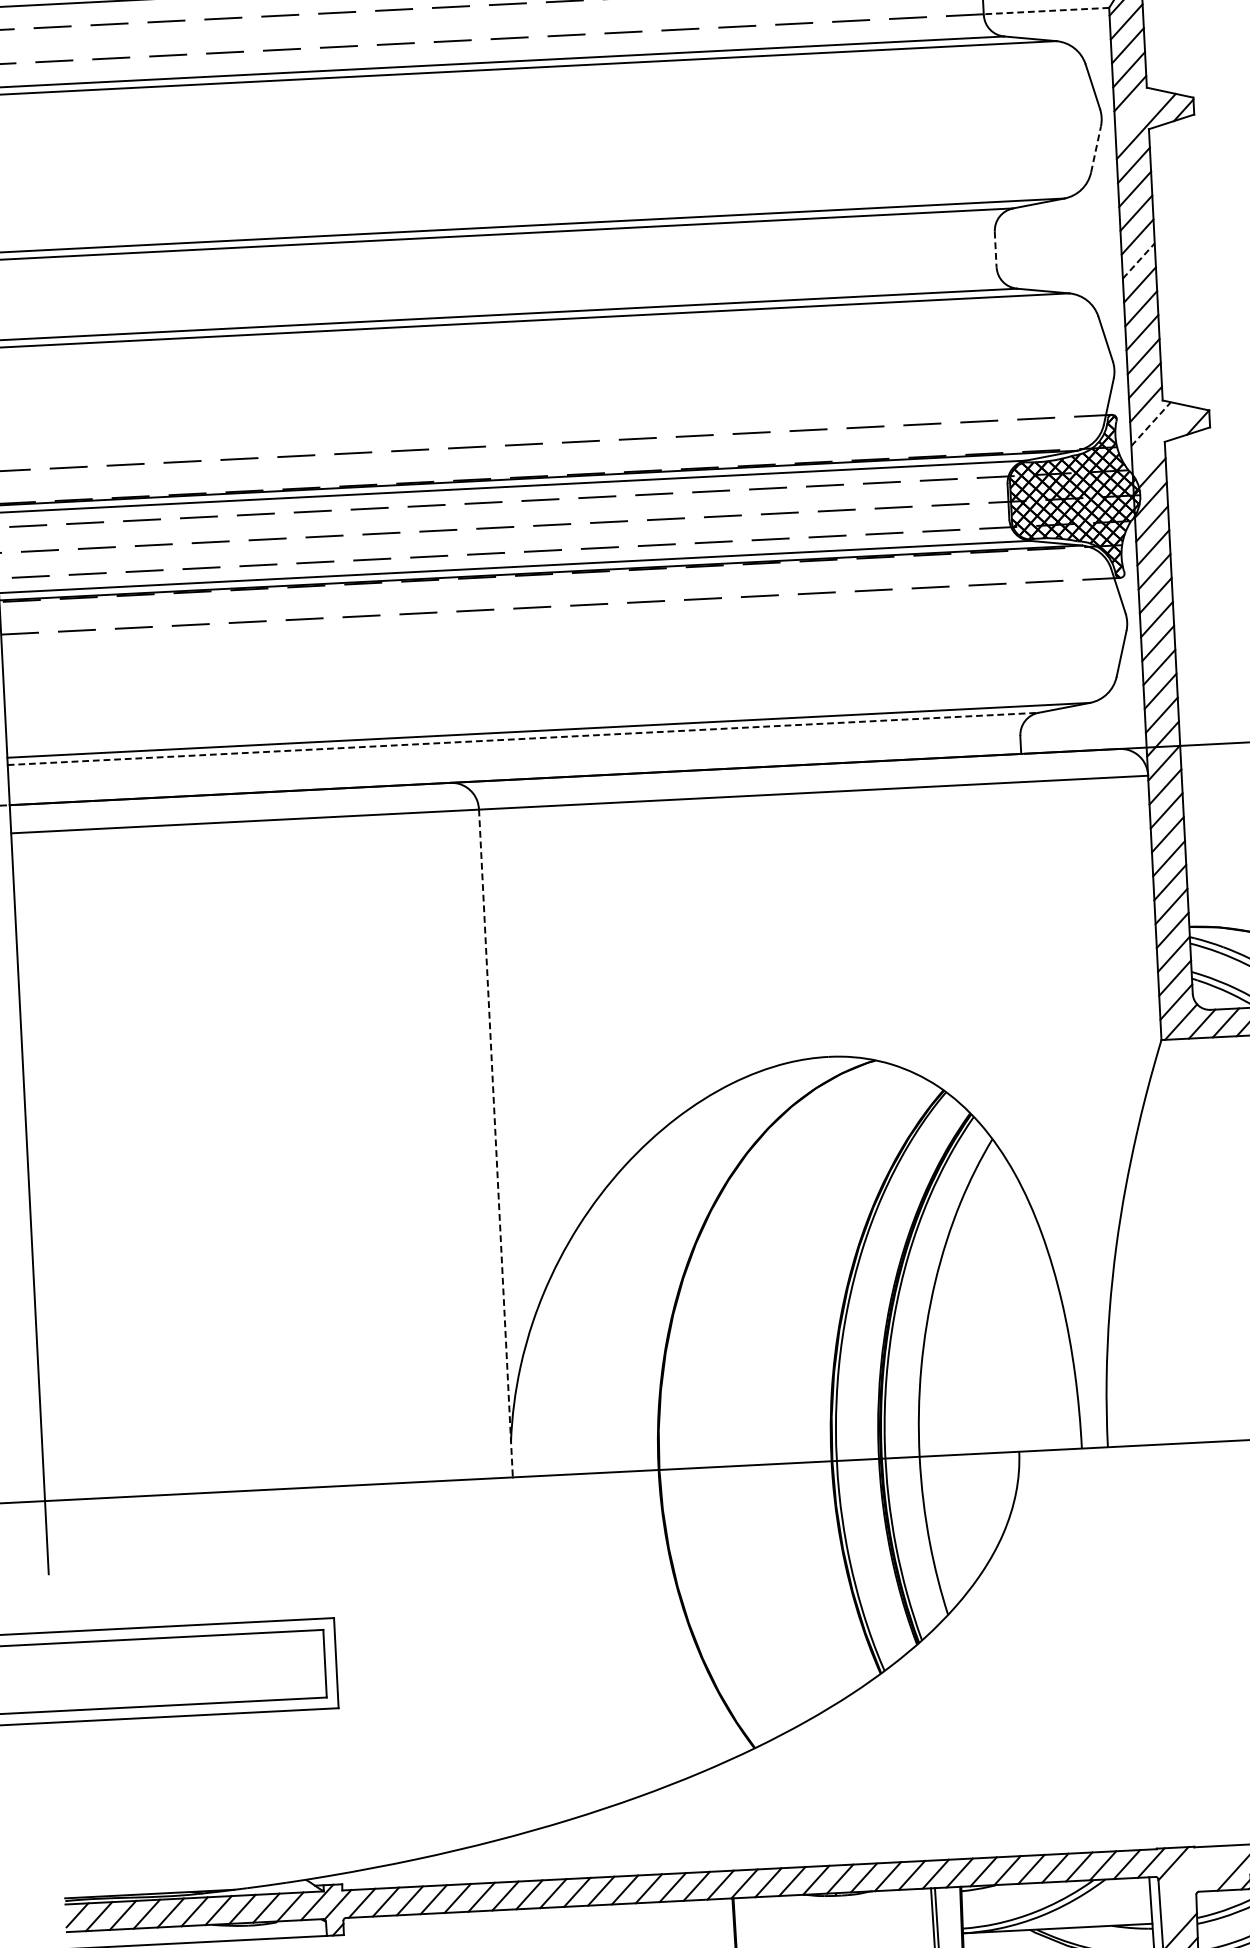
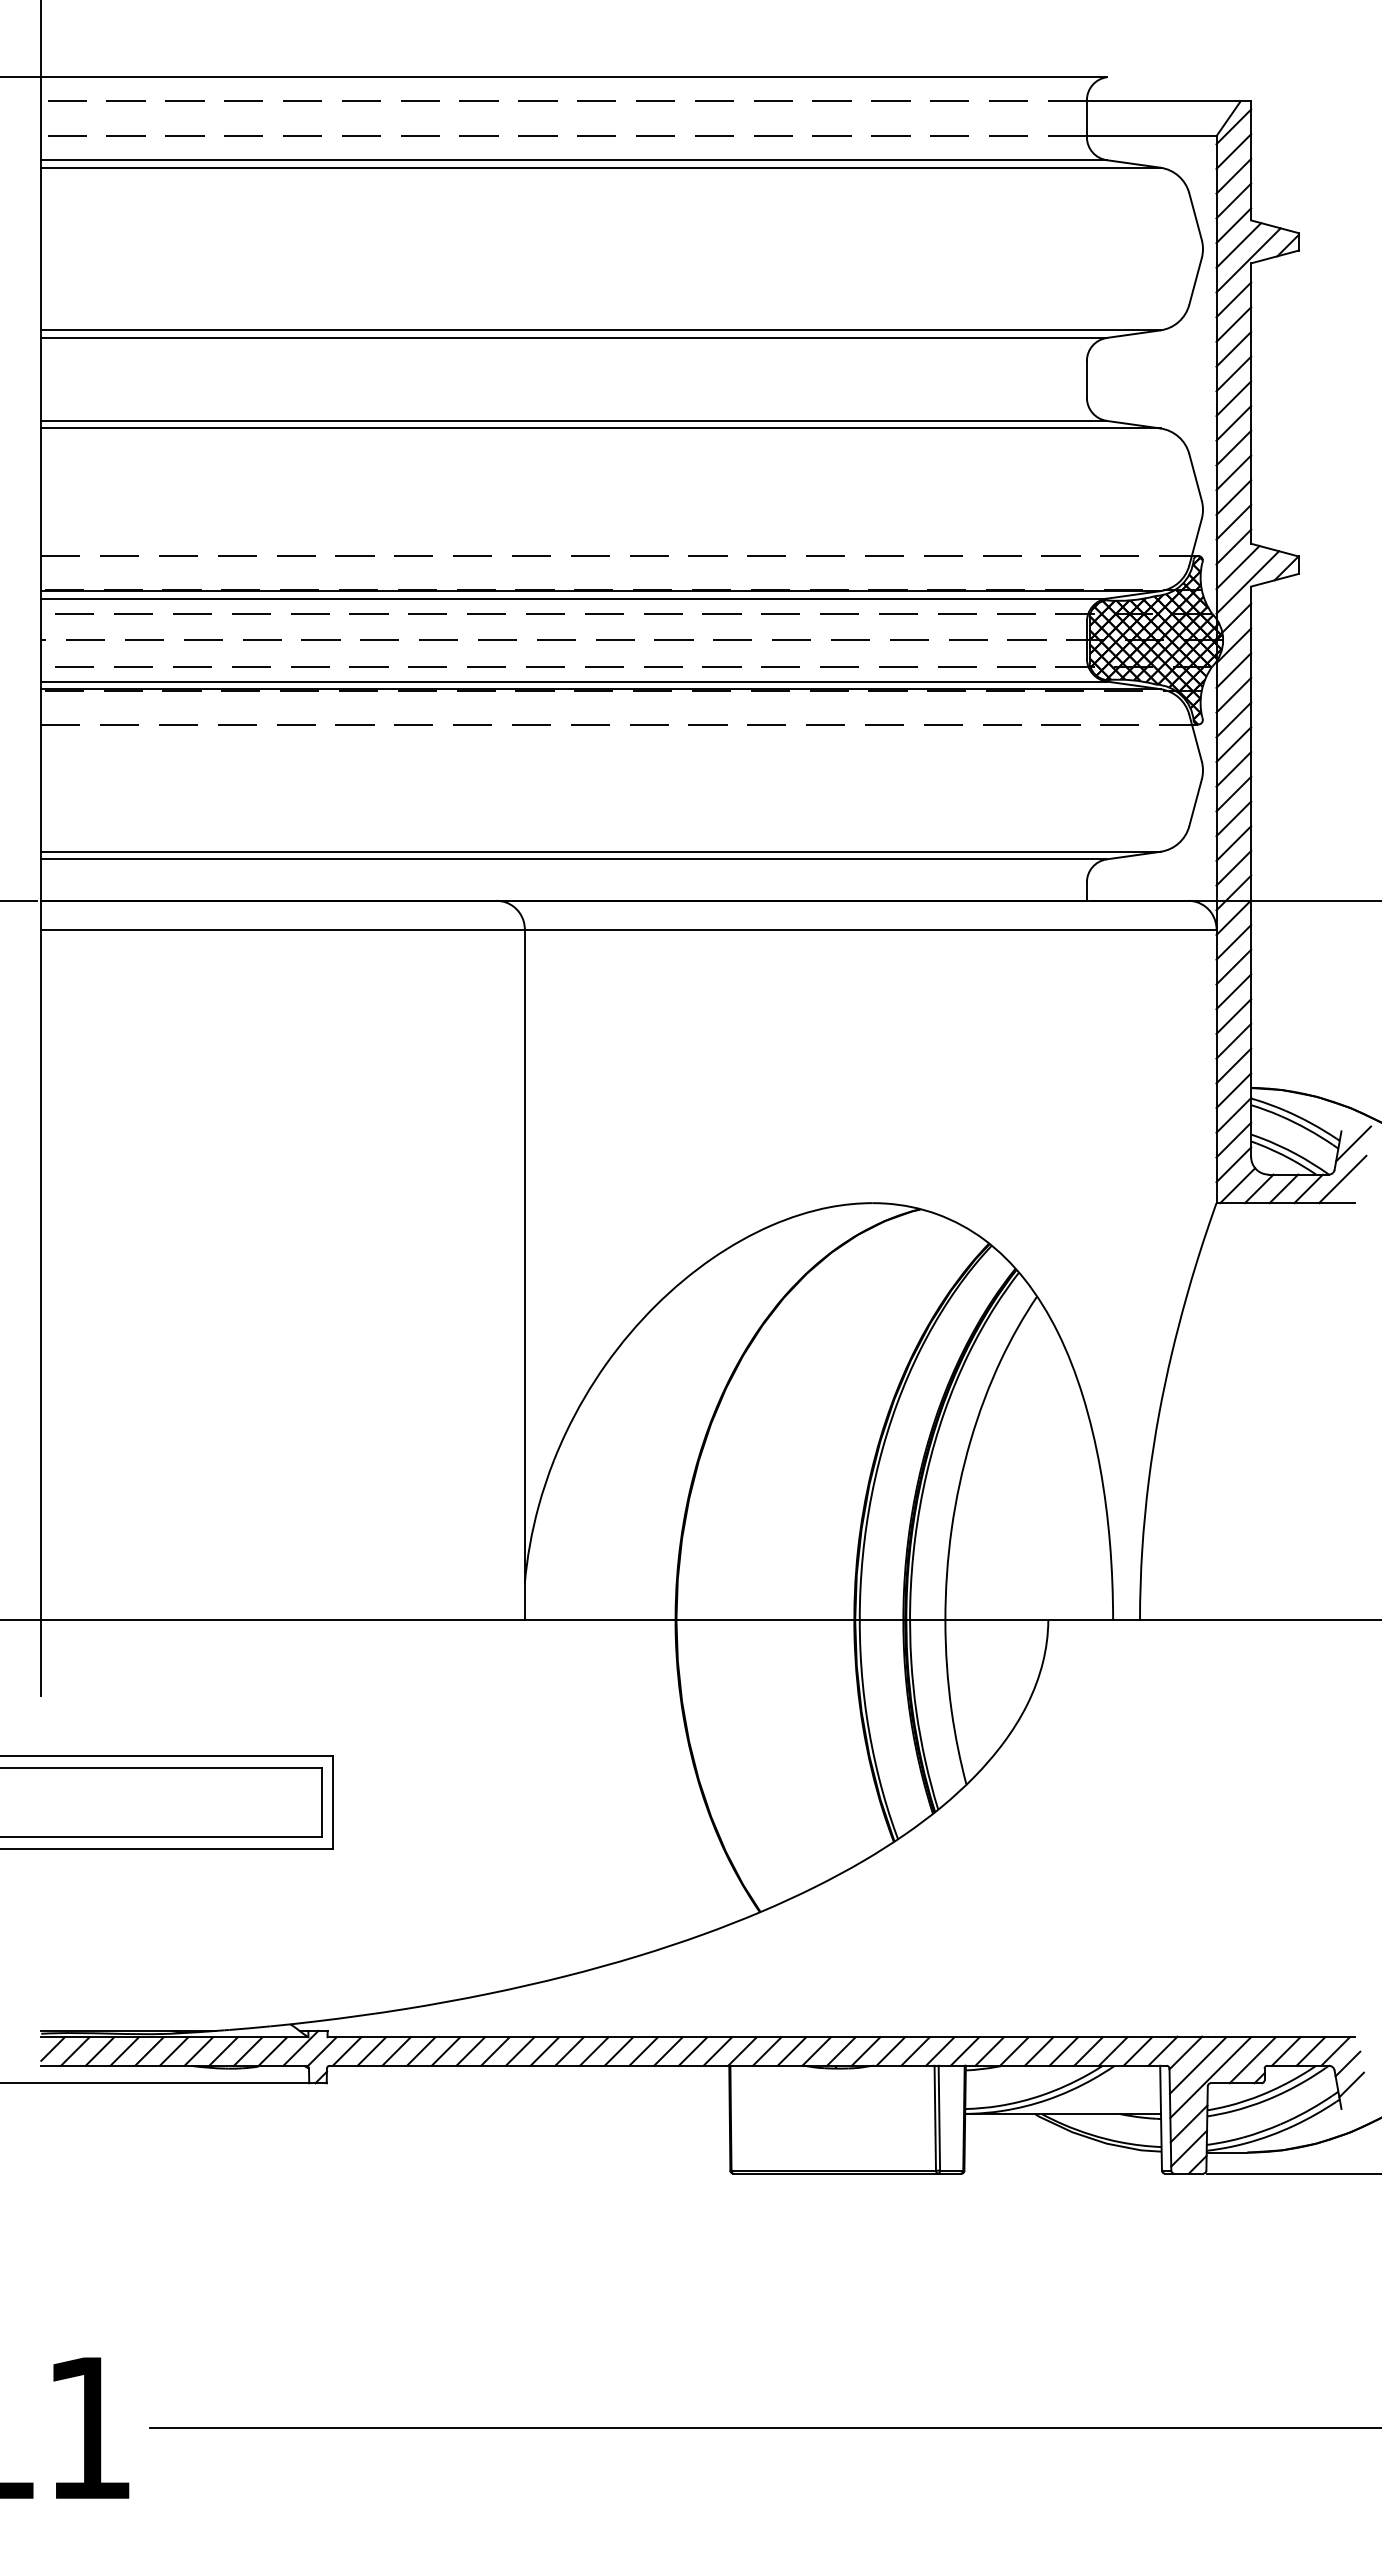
line: (1046, 11) -> (1151, 136), dashed -> solid
line: (1135, 112) -> (1238, 245), added
line: (1095, 149) -> (1195, 281), dashed -> solid
line: (995, 249) -> (1086, 379), dashed -> solid
line: (1138, 260) -> (1233, 398), dashed -> solid
line: (1151, 424) -> (1238, 567), dashed -> solid
line: (1161, 438) -> (1247, 582), added
line: (523, 739) -> (574, 859), dashed -> solid
line: (495, 1143) -> (524, 1275), dashed -> solid
line: (1185, 1875) -> (1197, 2065), added
line: (1198, 1886) -> (1210, 2077), added

